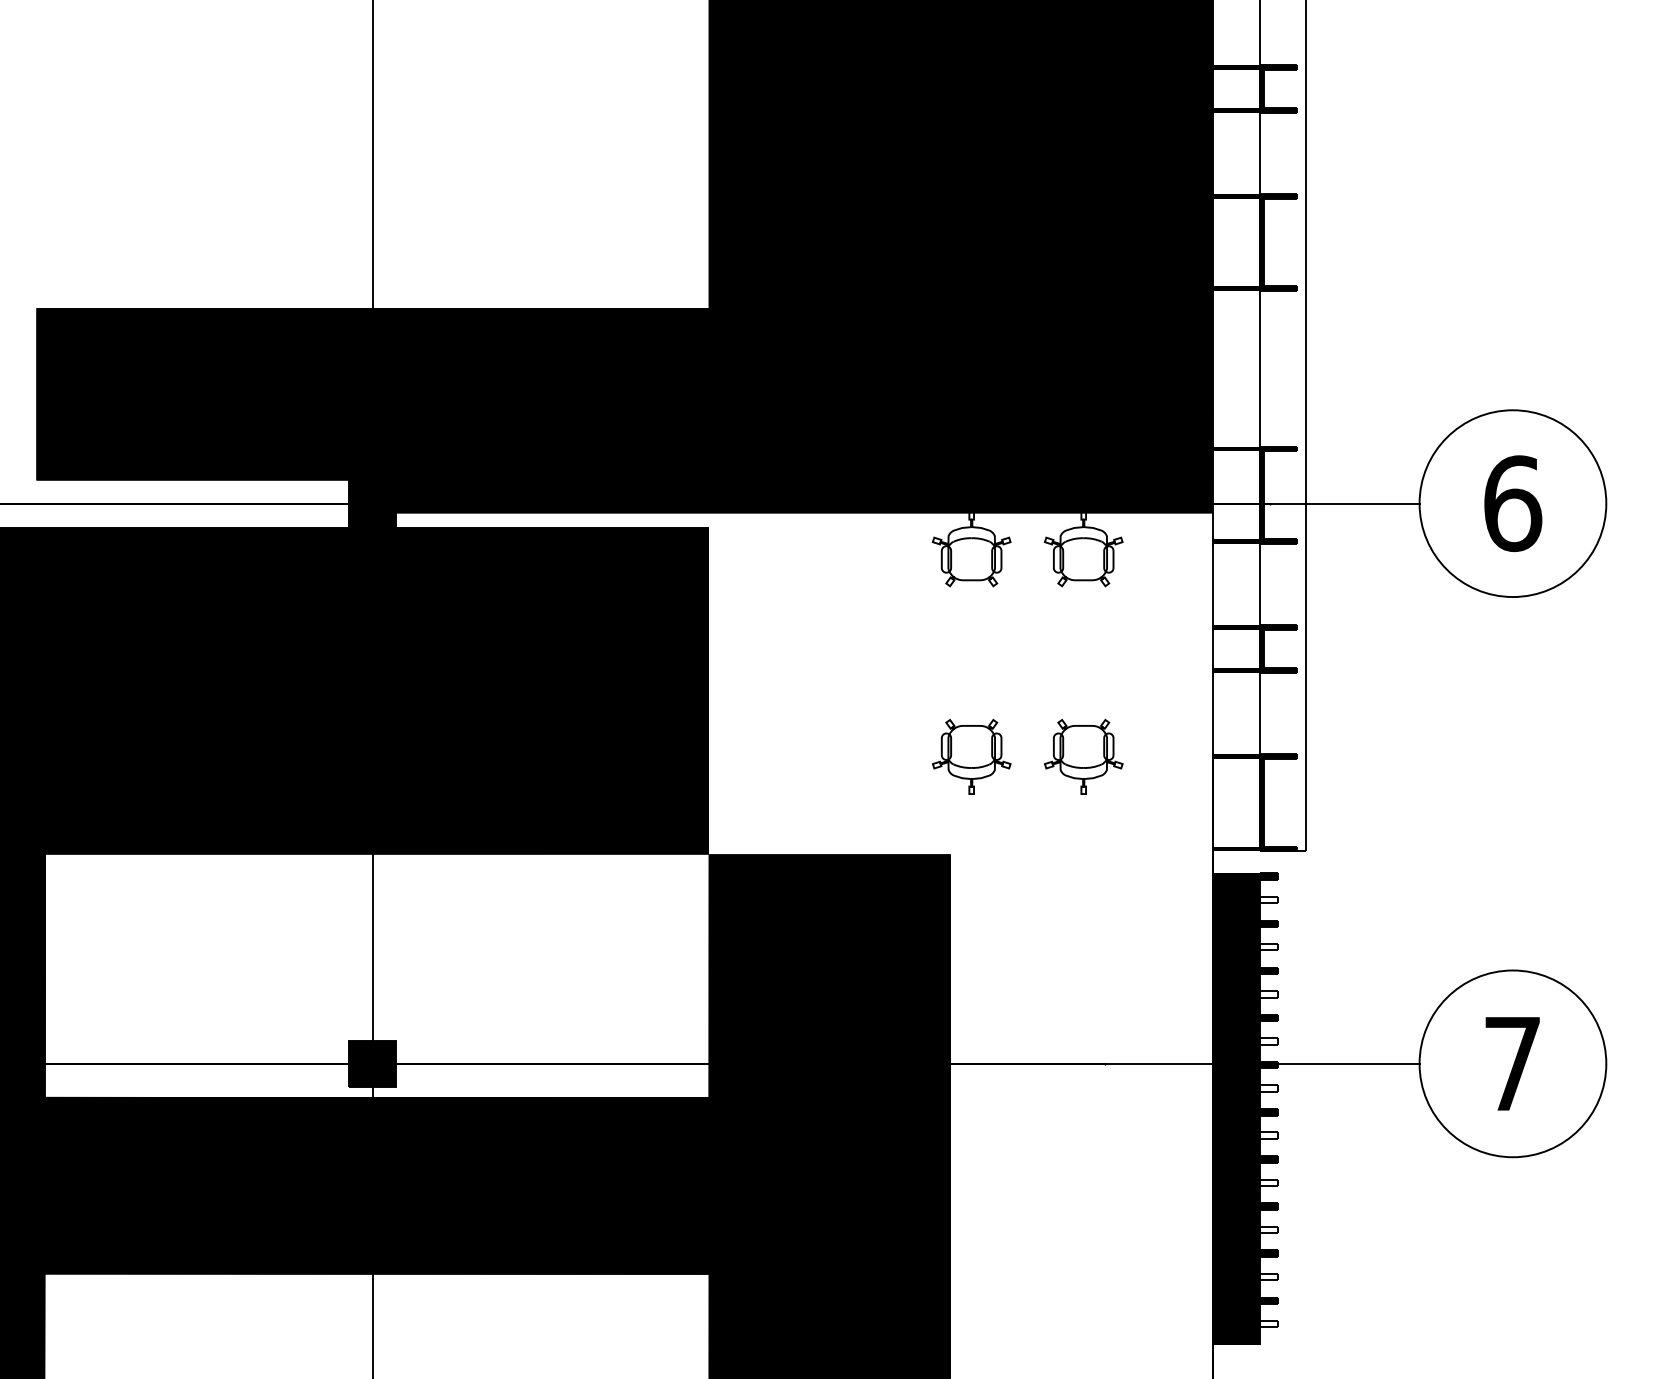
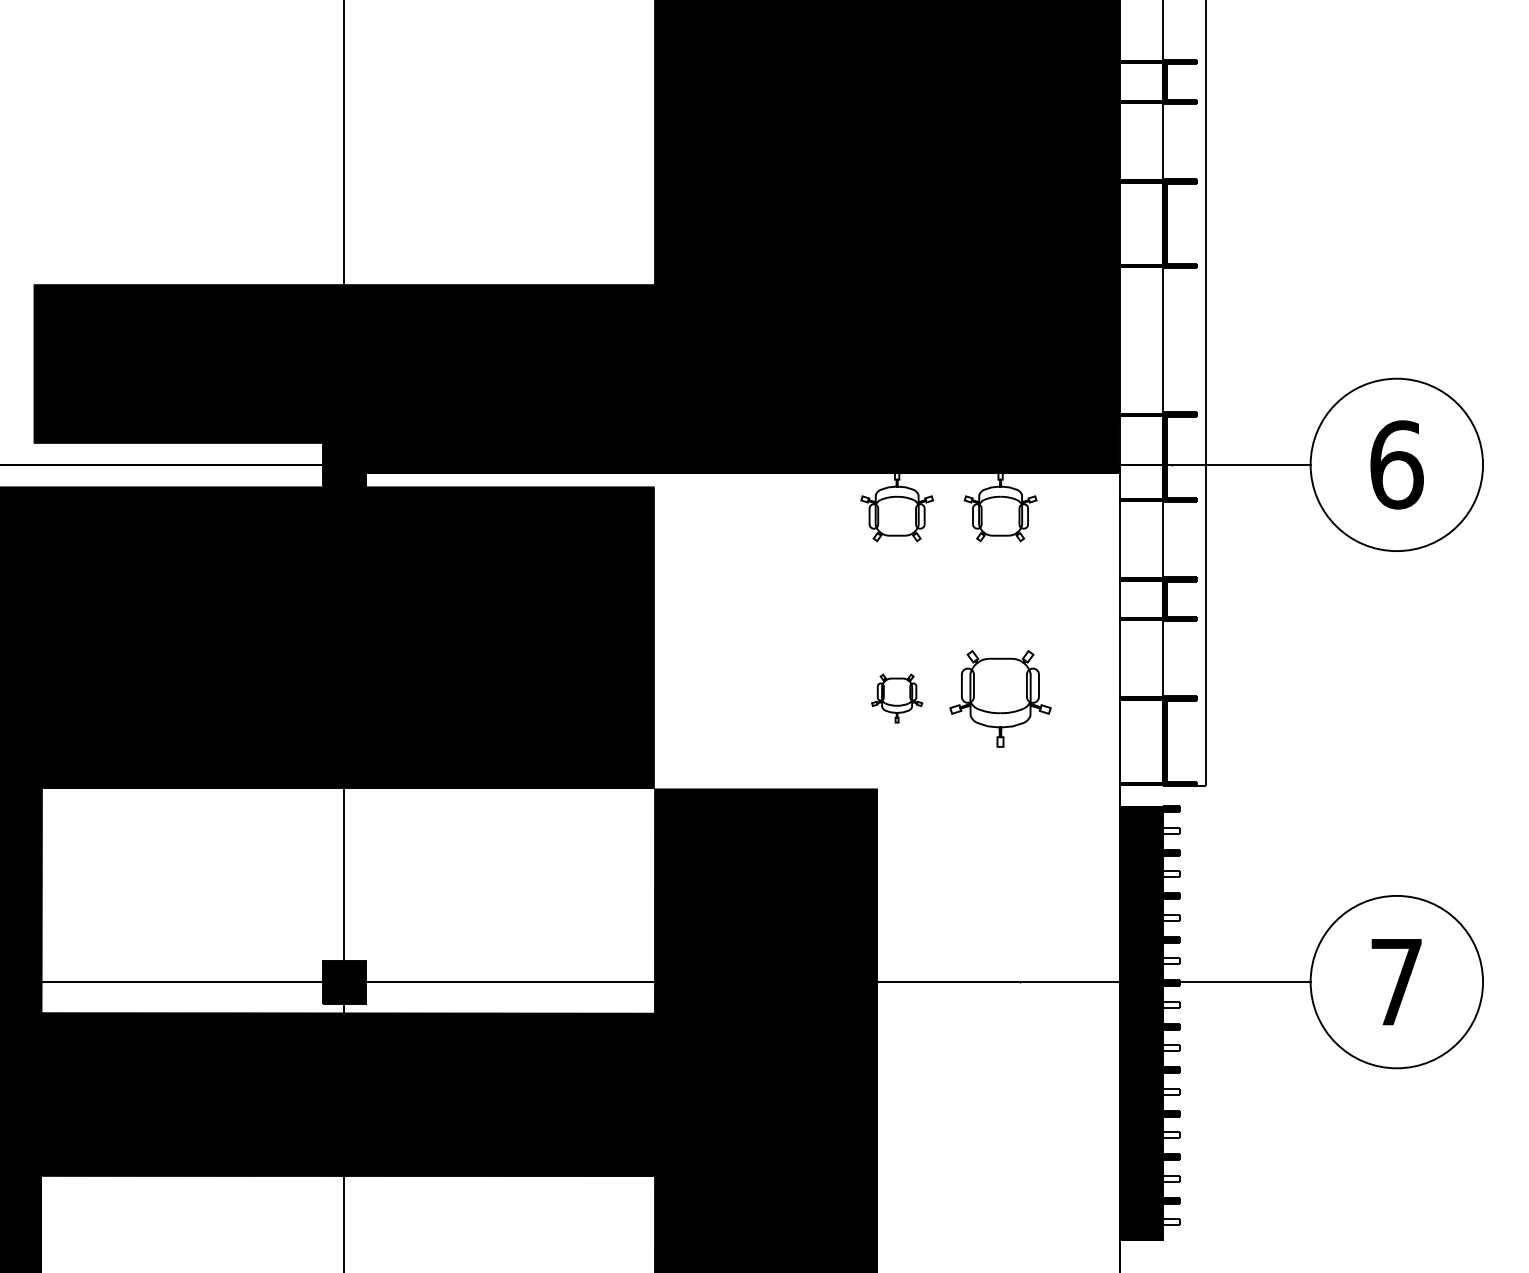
part: (971, 756) -> (896, 698), size x0.7
part: (1083, 756) -> (1000, 698), size x1.4

